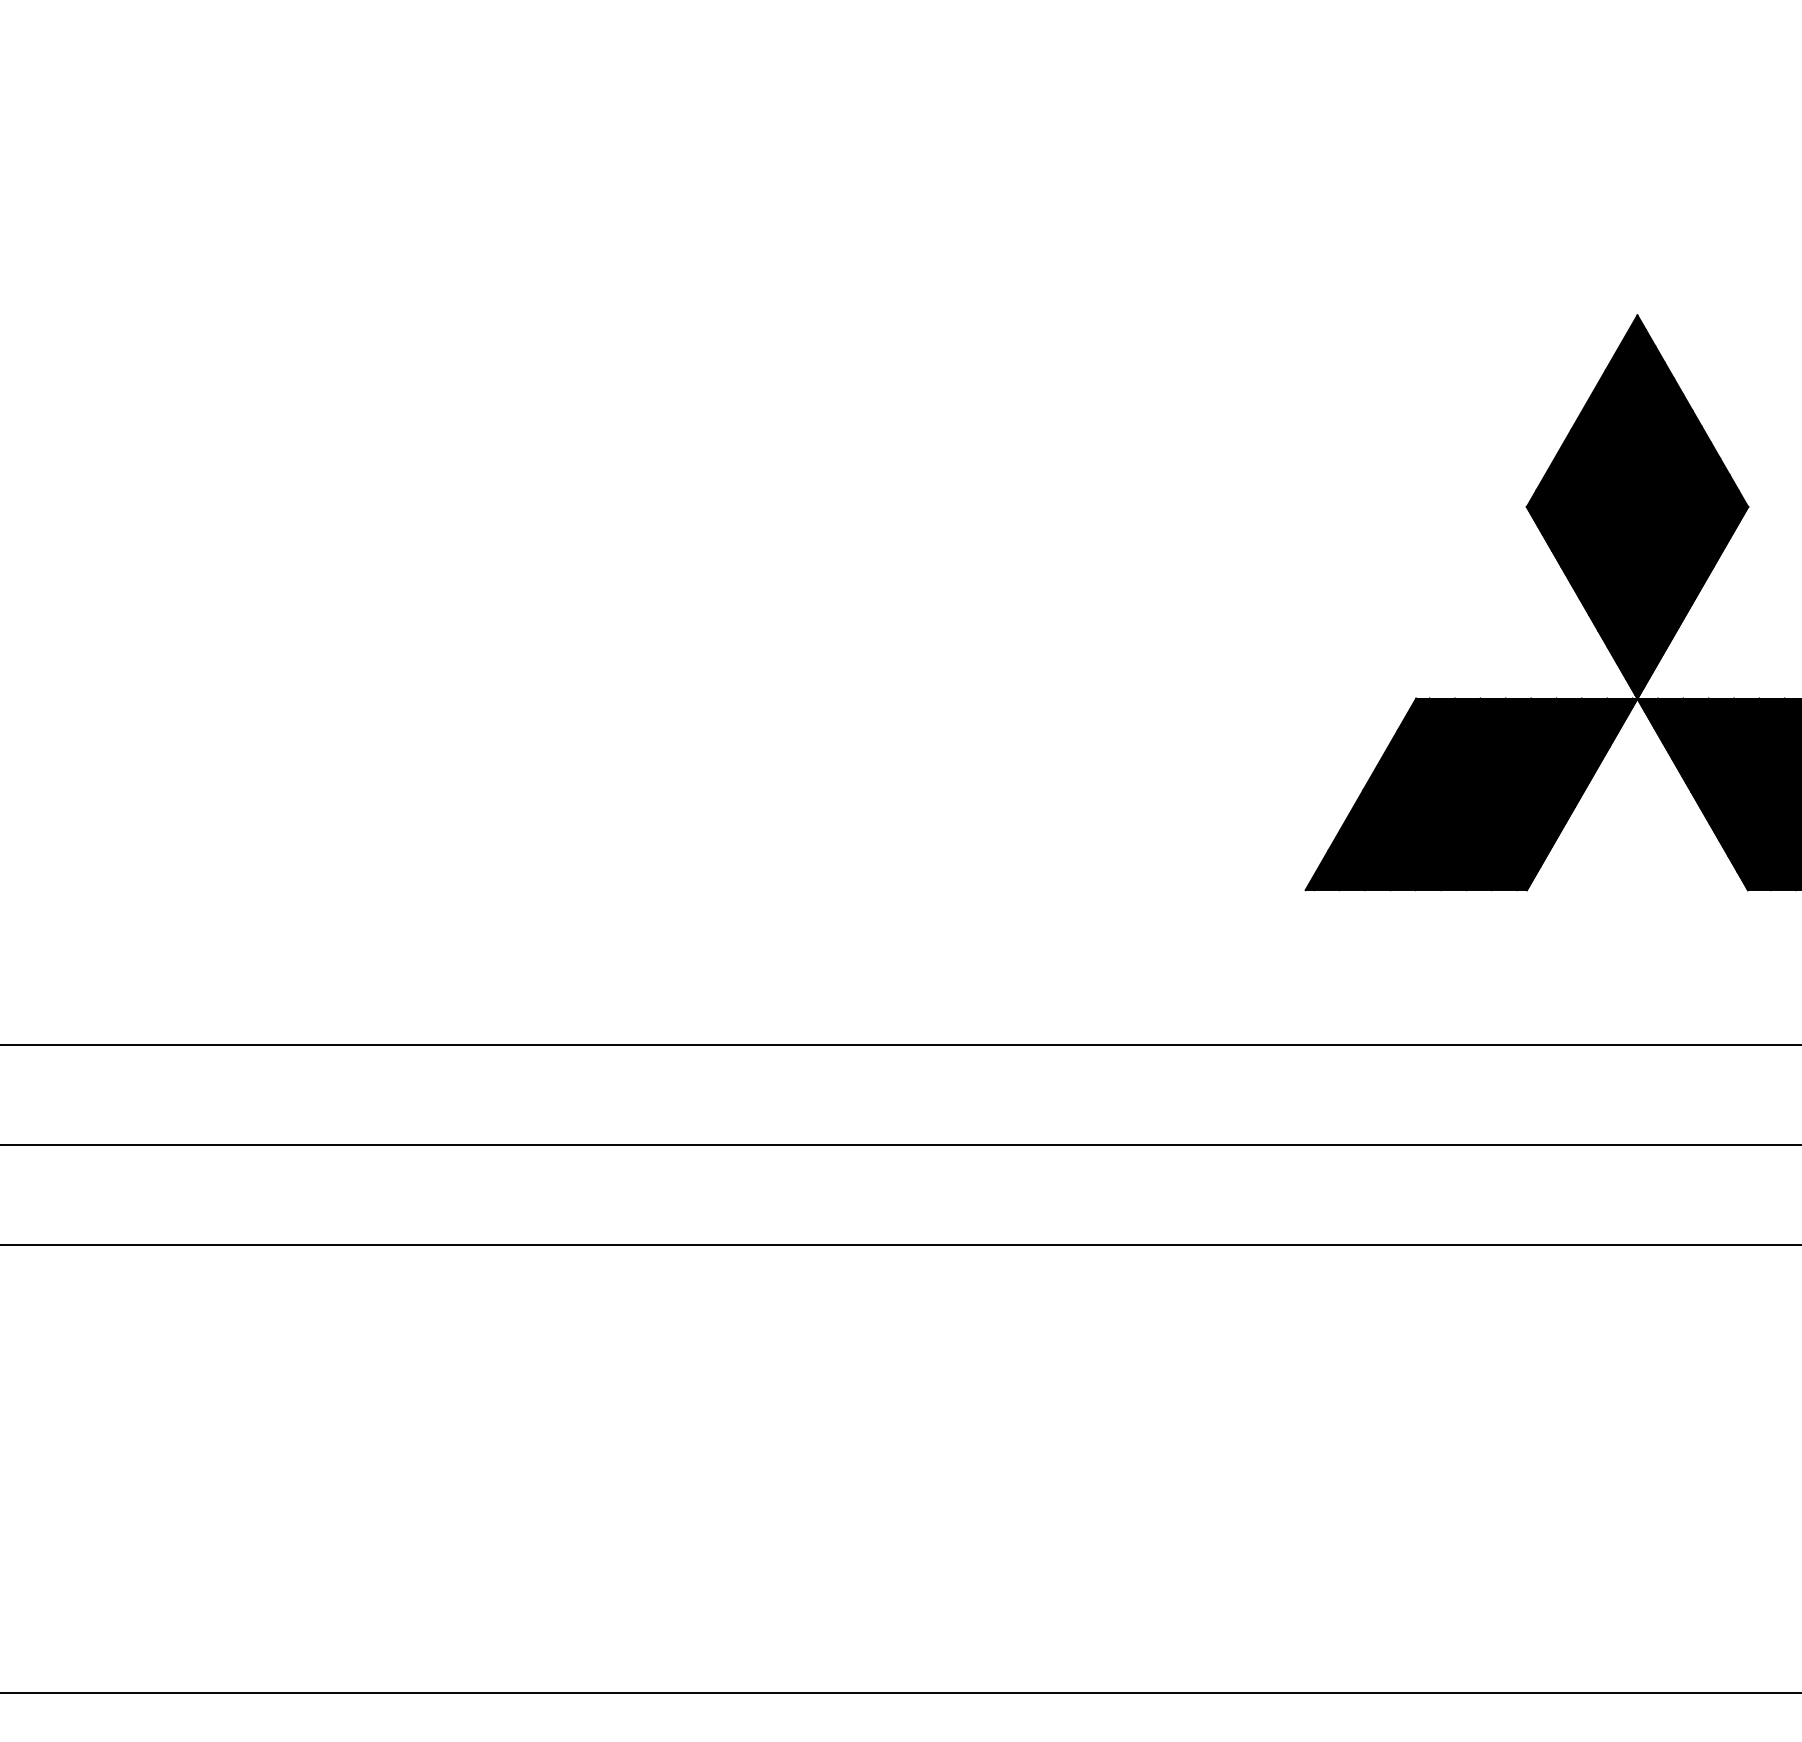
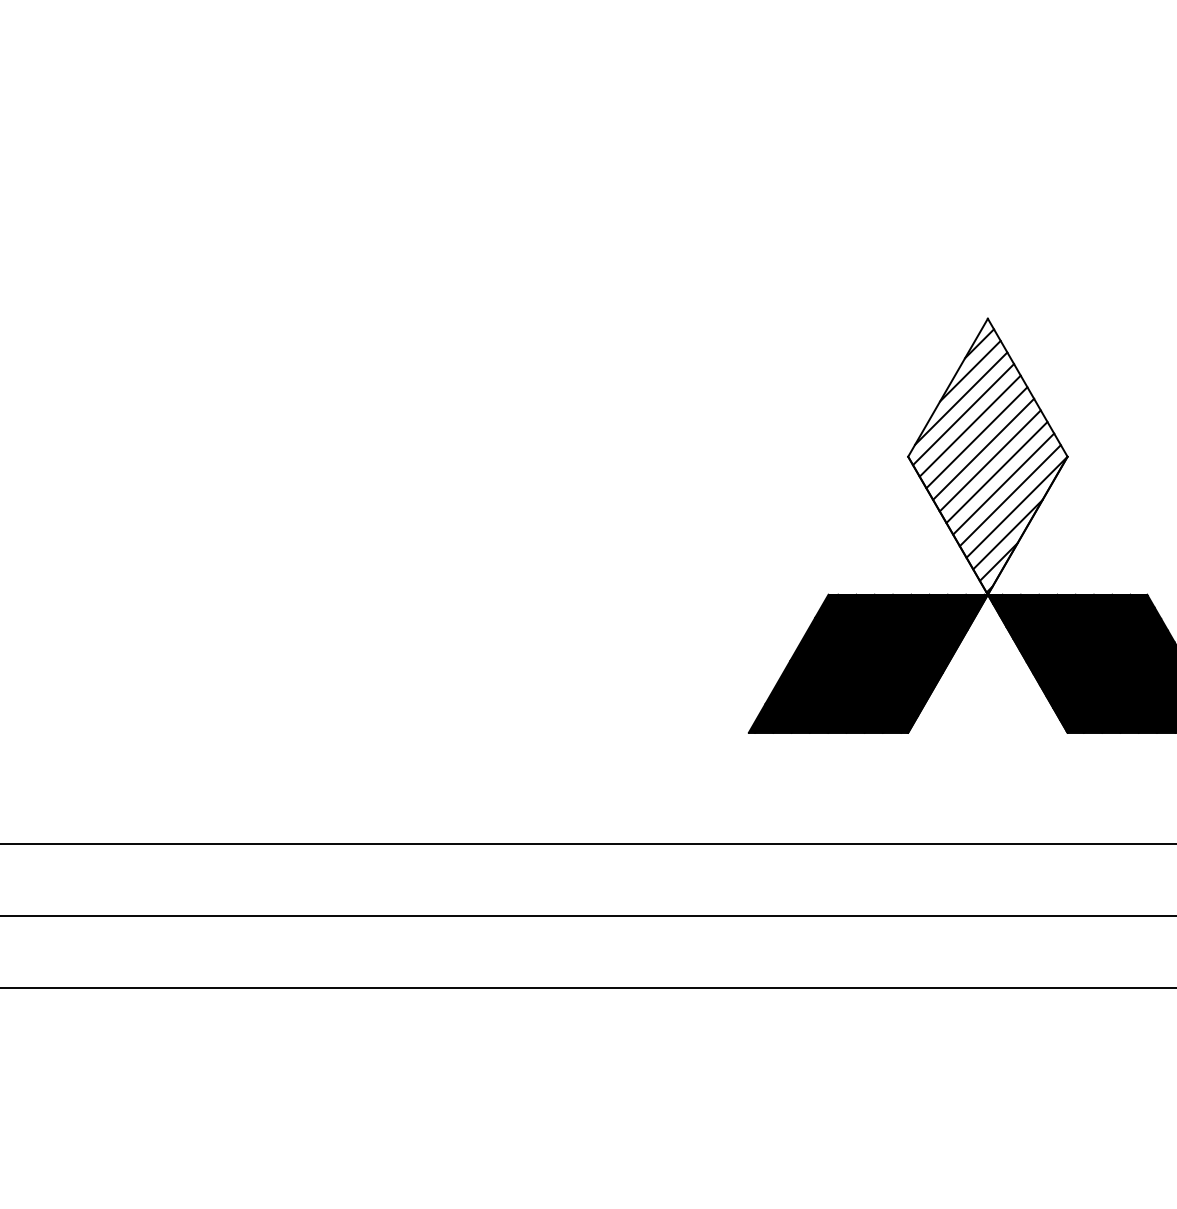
fill: (1637, 506) -> (987, 456), removed

